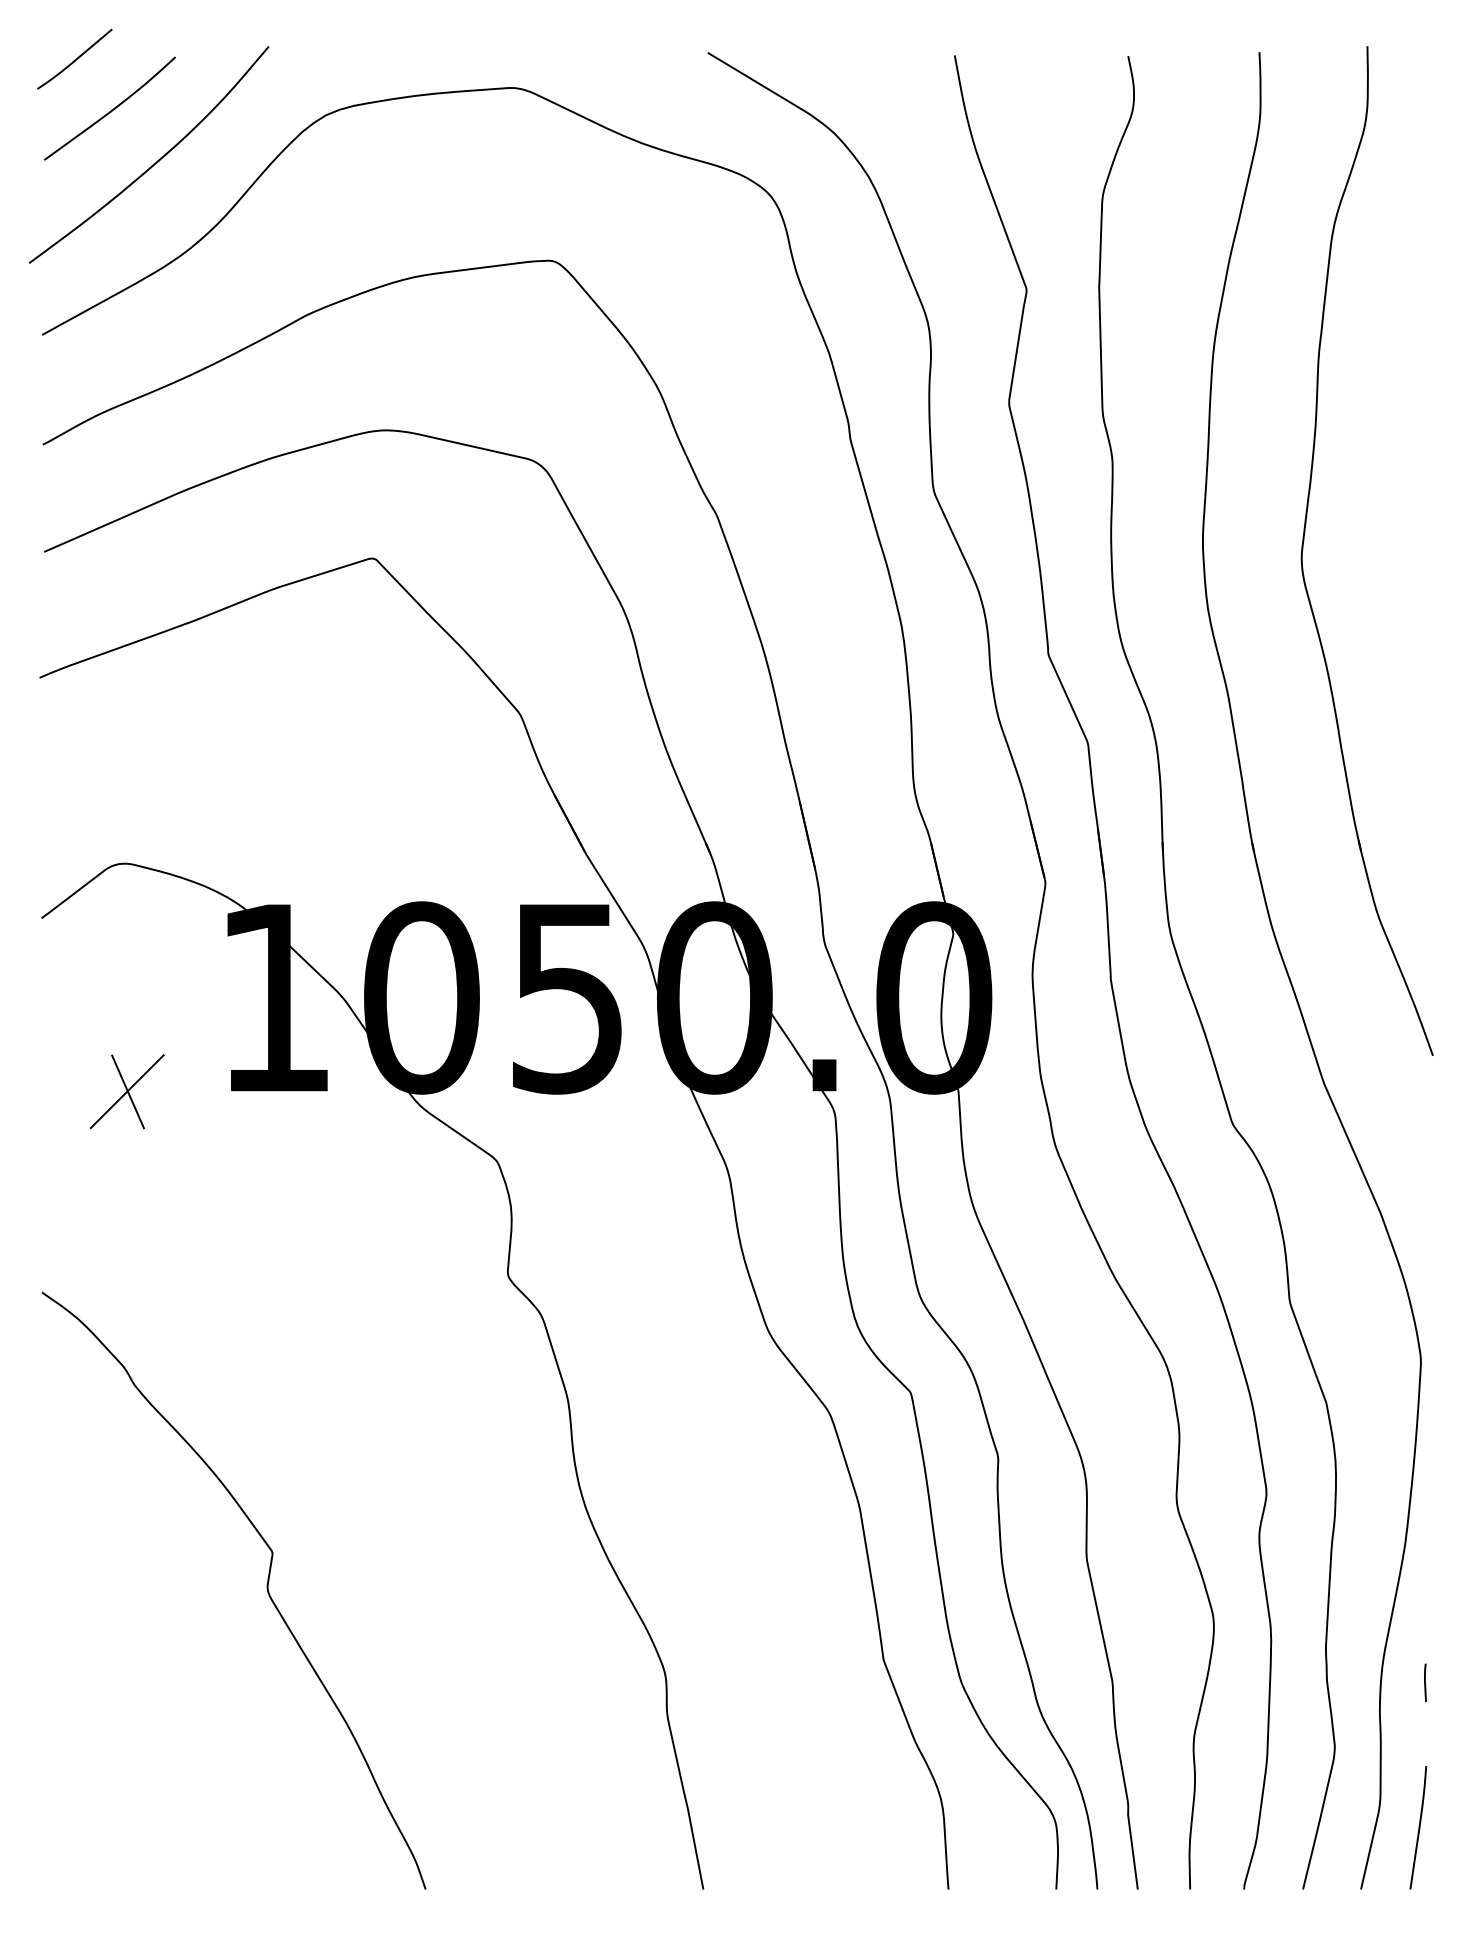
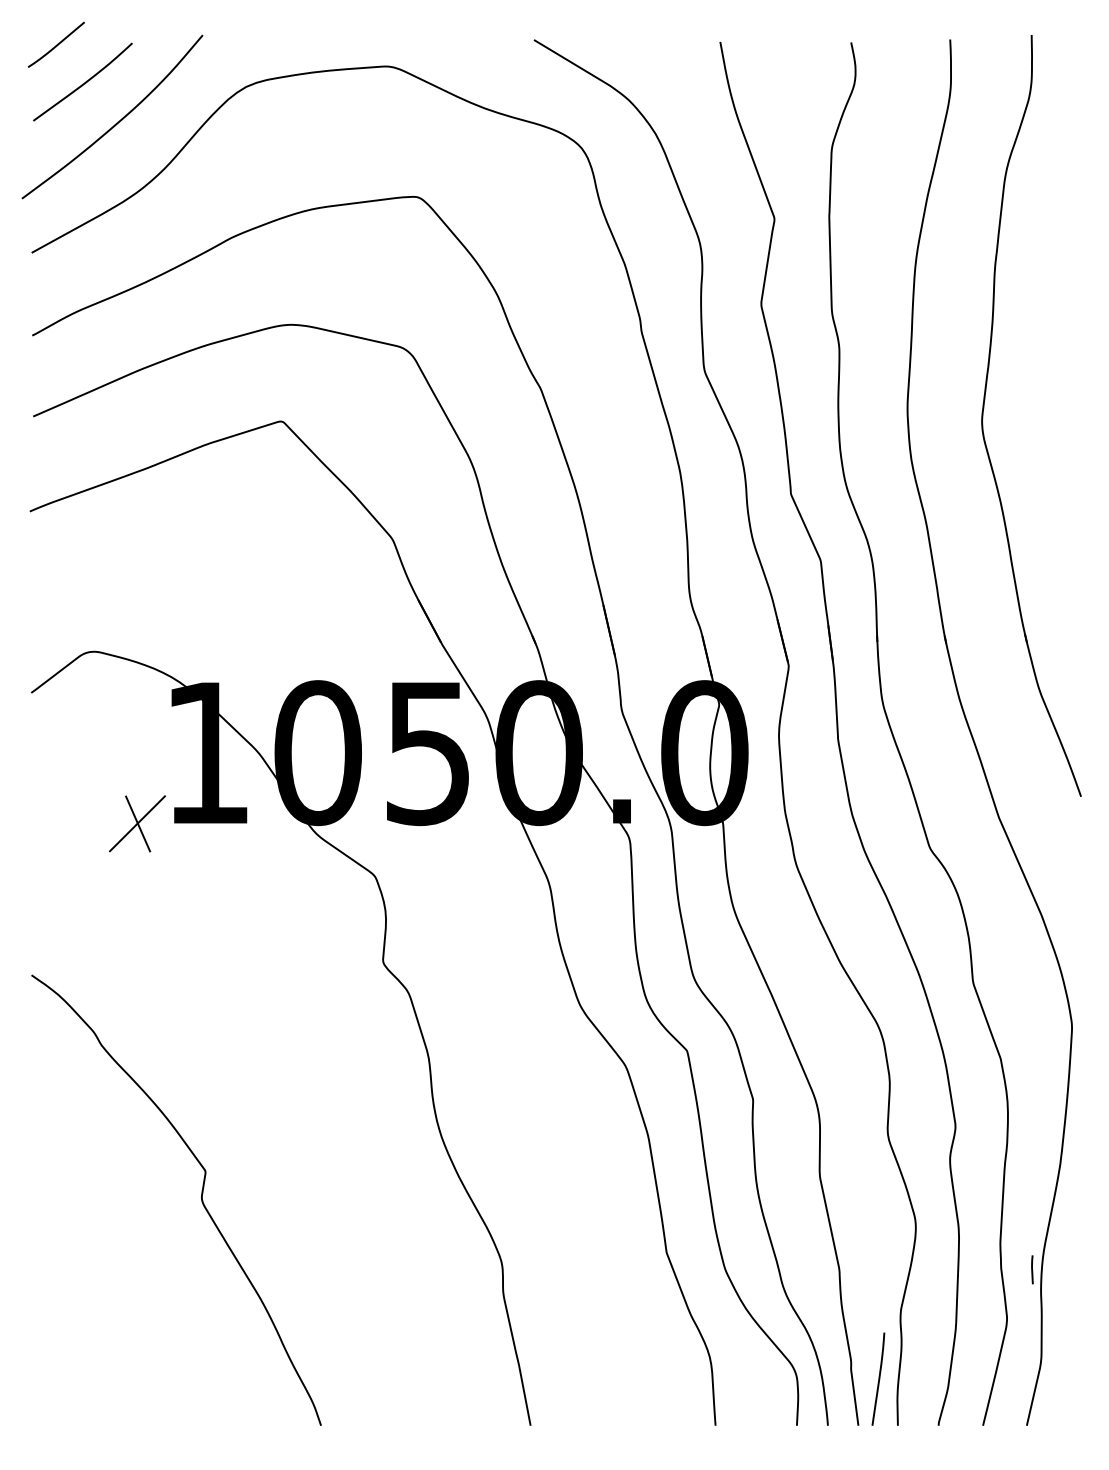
part: (127, 1091) -> (137, 823), moved
line: (1425, 1682) -> (1032, 1269), moved
curve: (1418, 1827) -> (878, 1378), moved

